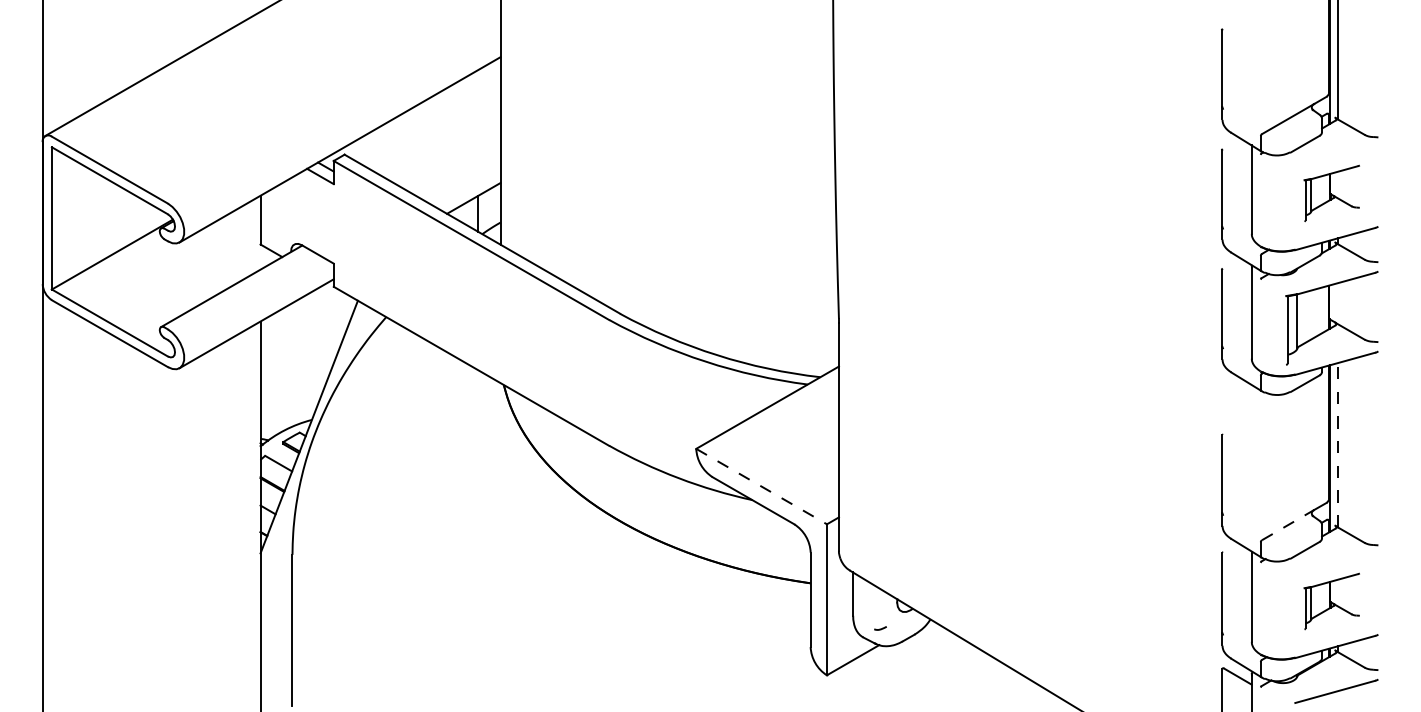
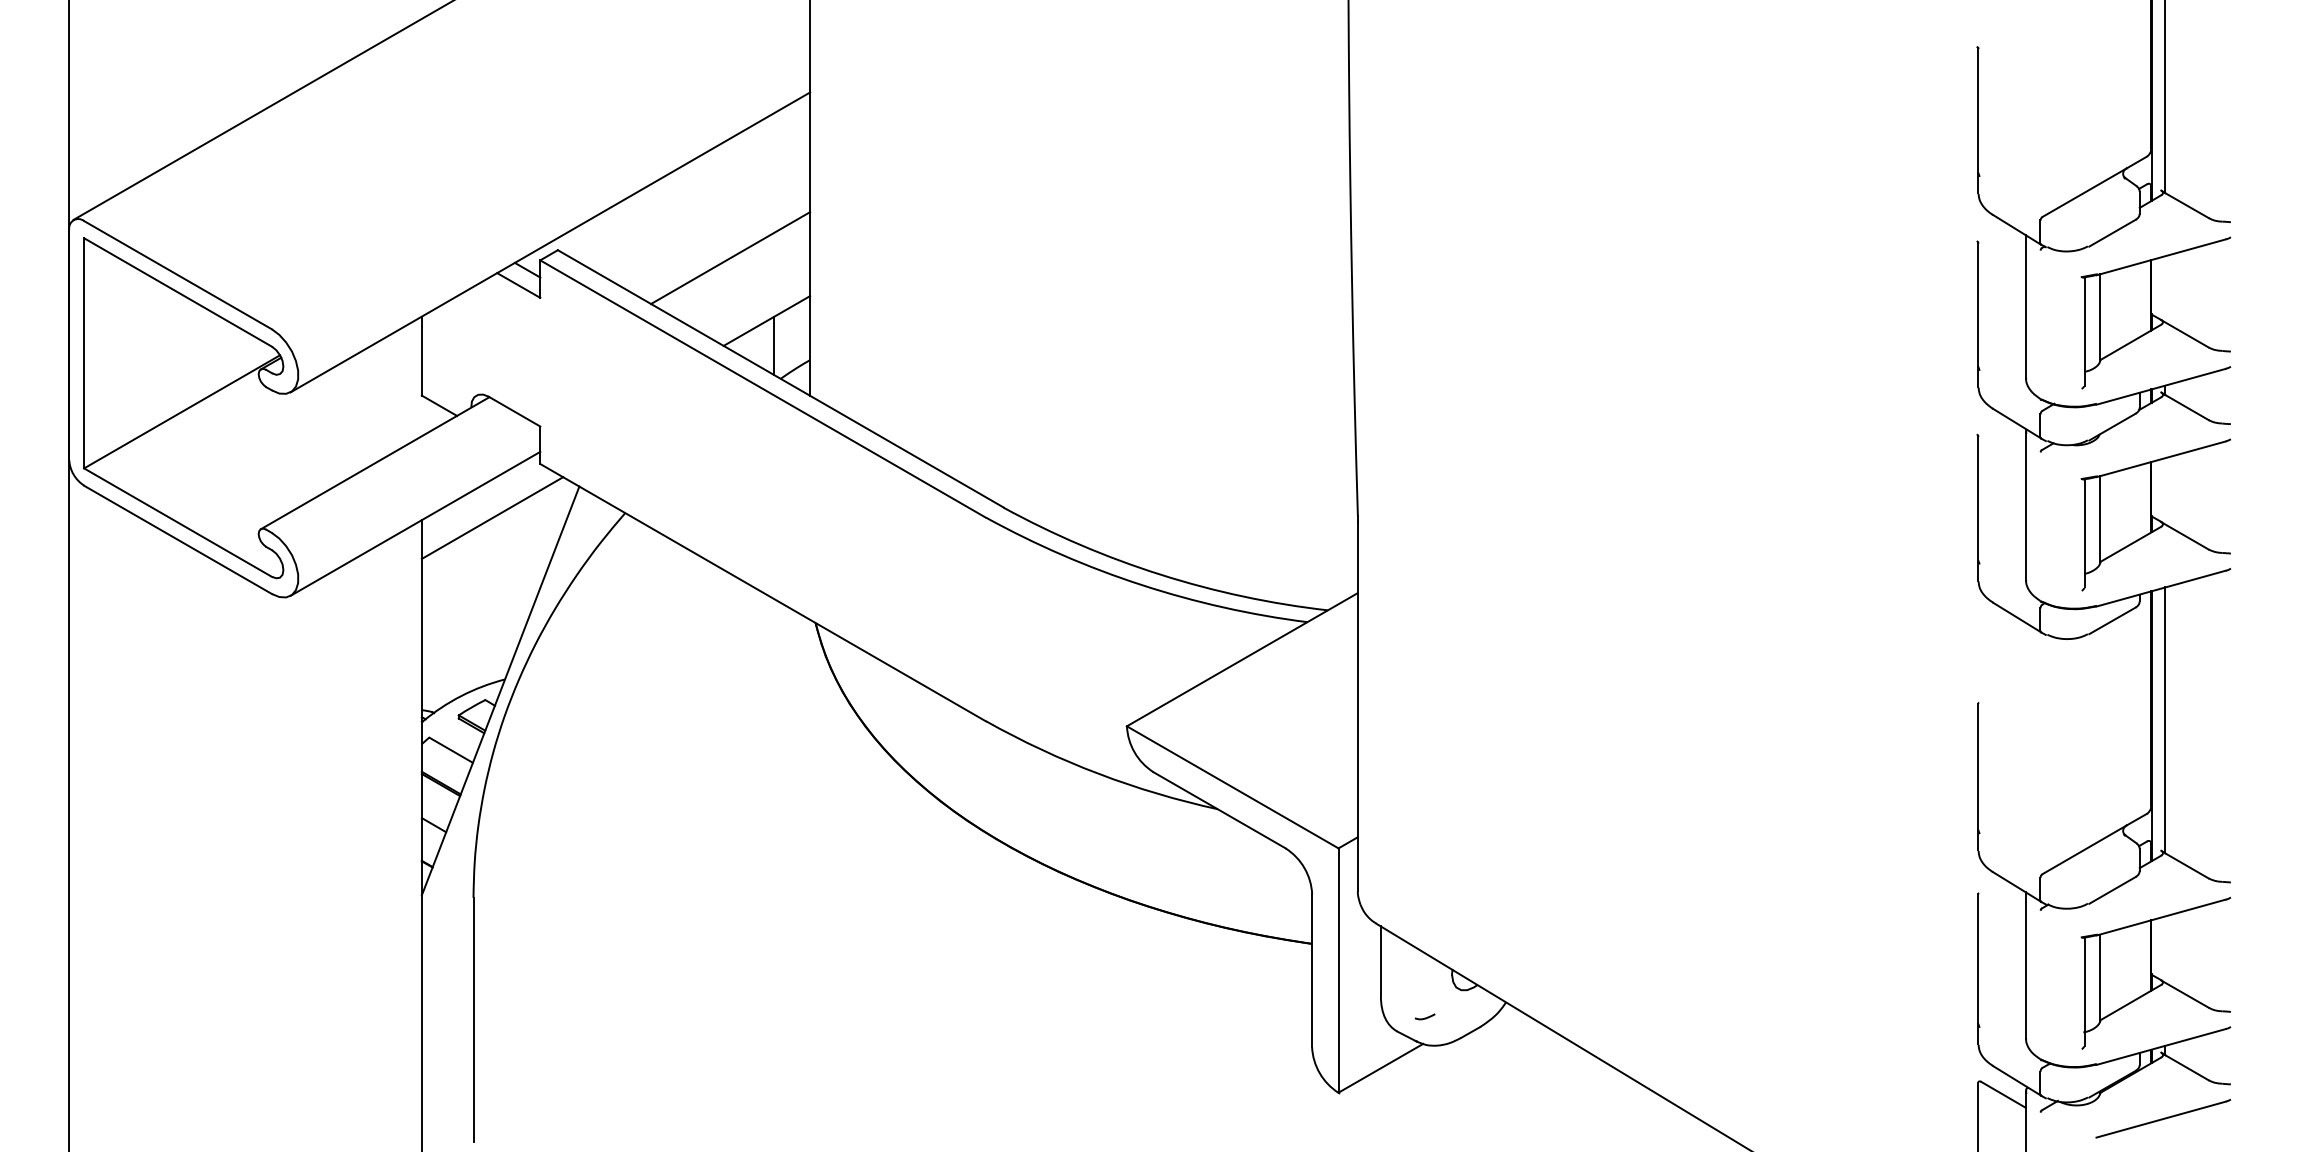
line: (451, 159) -> (730, 257), added
part: (1331, 193) -> (2155, 313), size x1.67
line: (303, 319) -> (491, 516), added
line: (1337, 444) -> (2164, 719), dashed -> solid
line: (762, 486) -> (1234, 787), dashed -> solid
line: (1288, 524) -> (2085, 848), dashed -> solid
part: (1331, 601) -> (2155, 973), size x1.67

